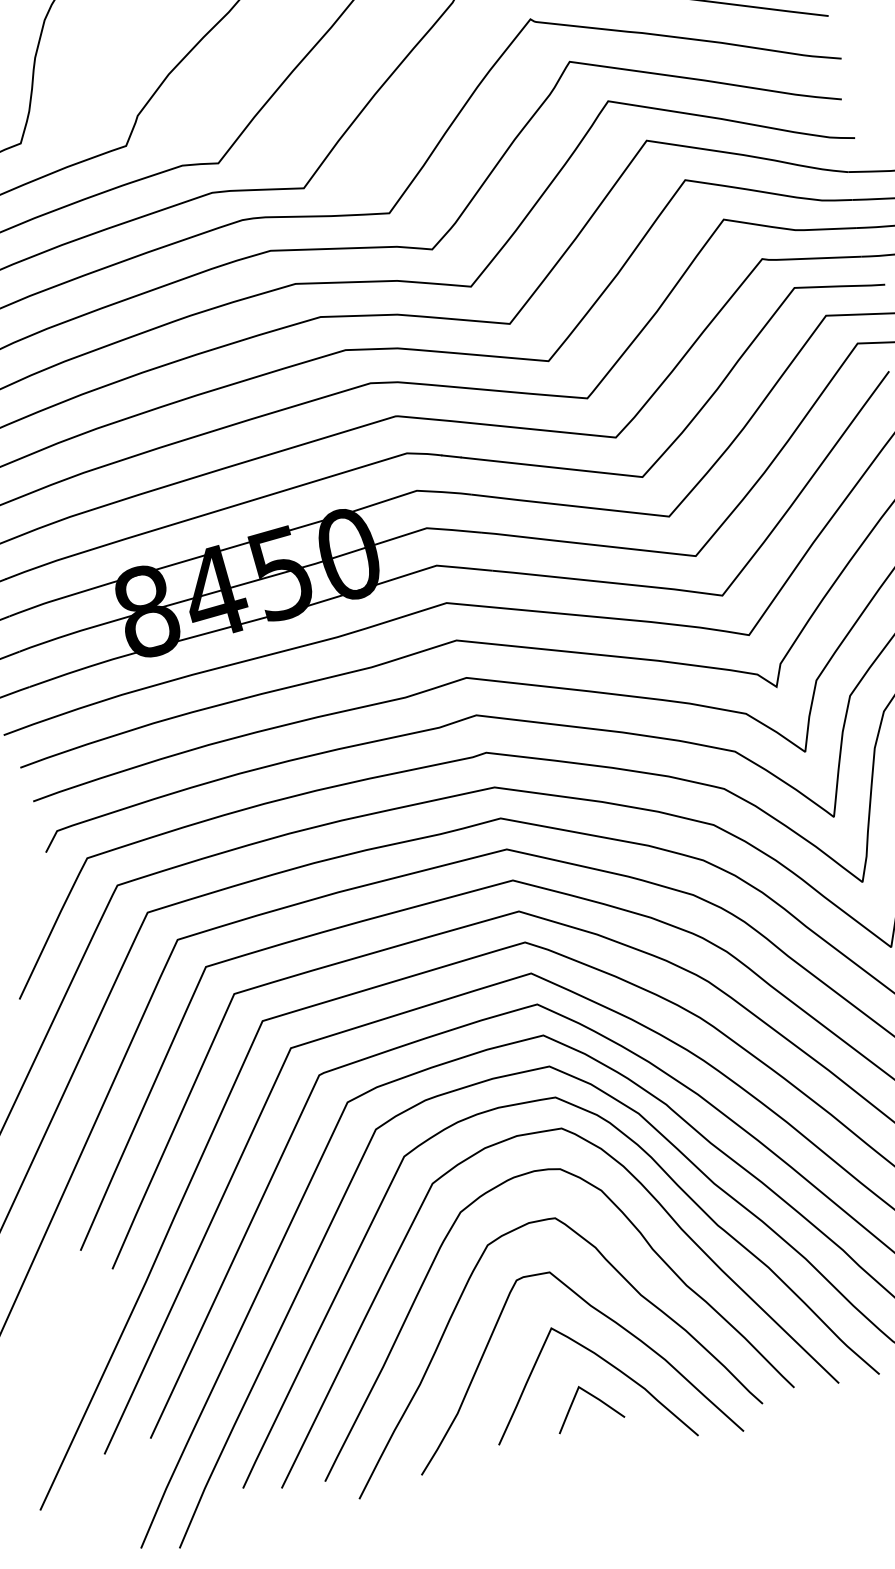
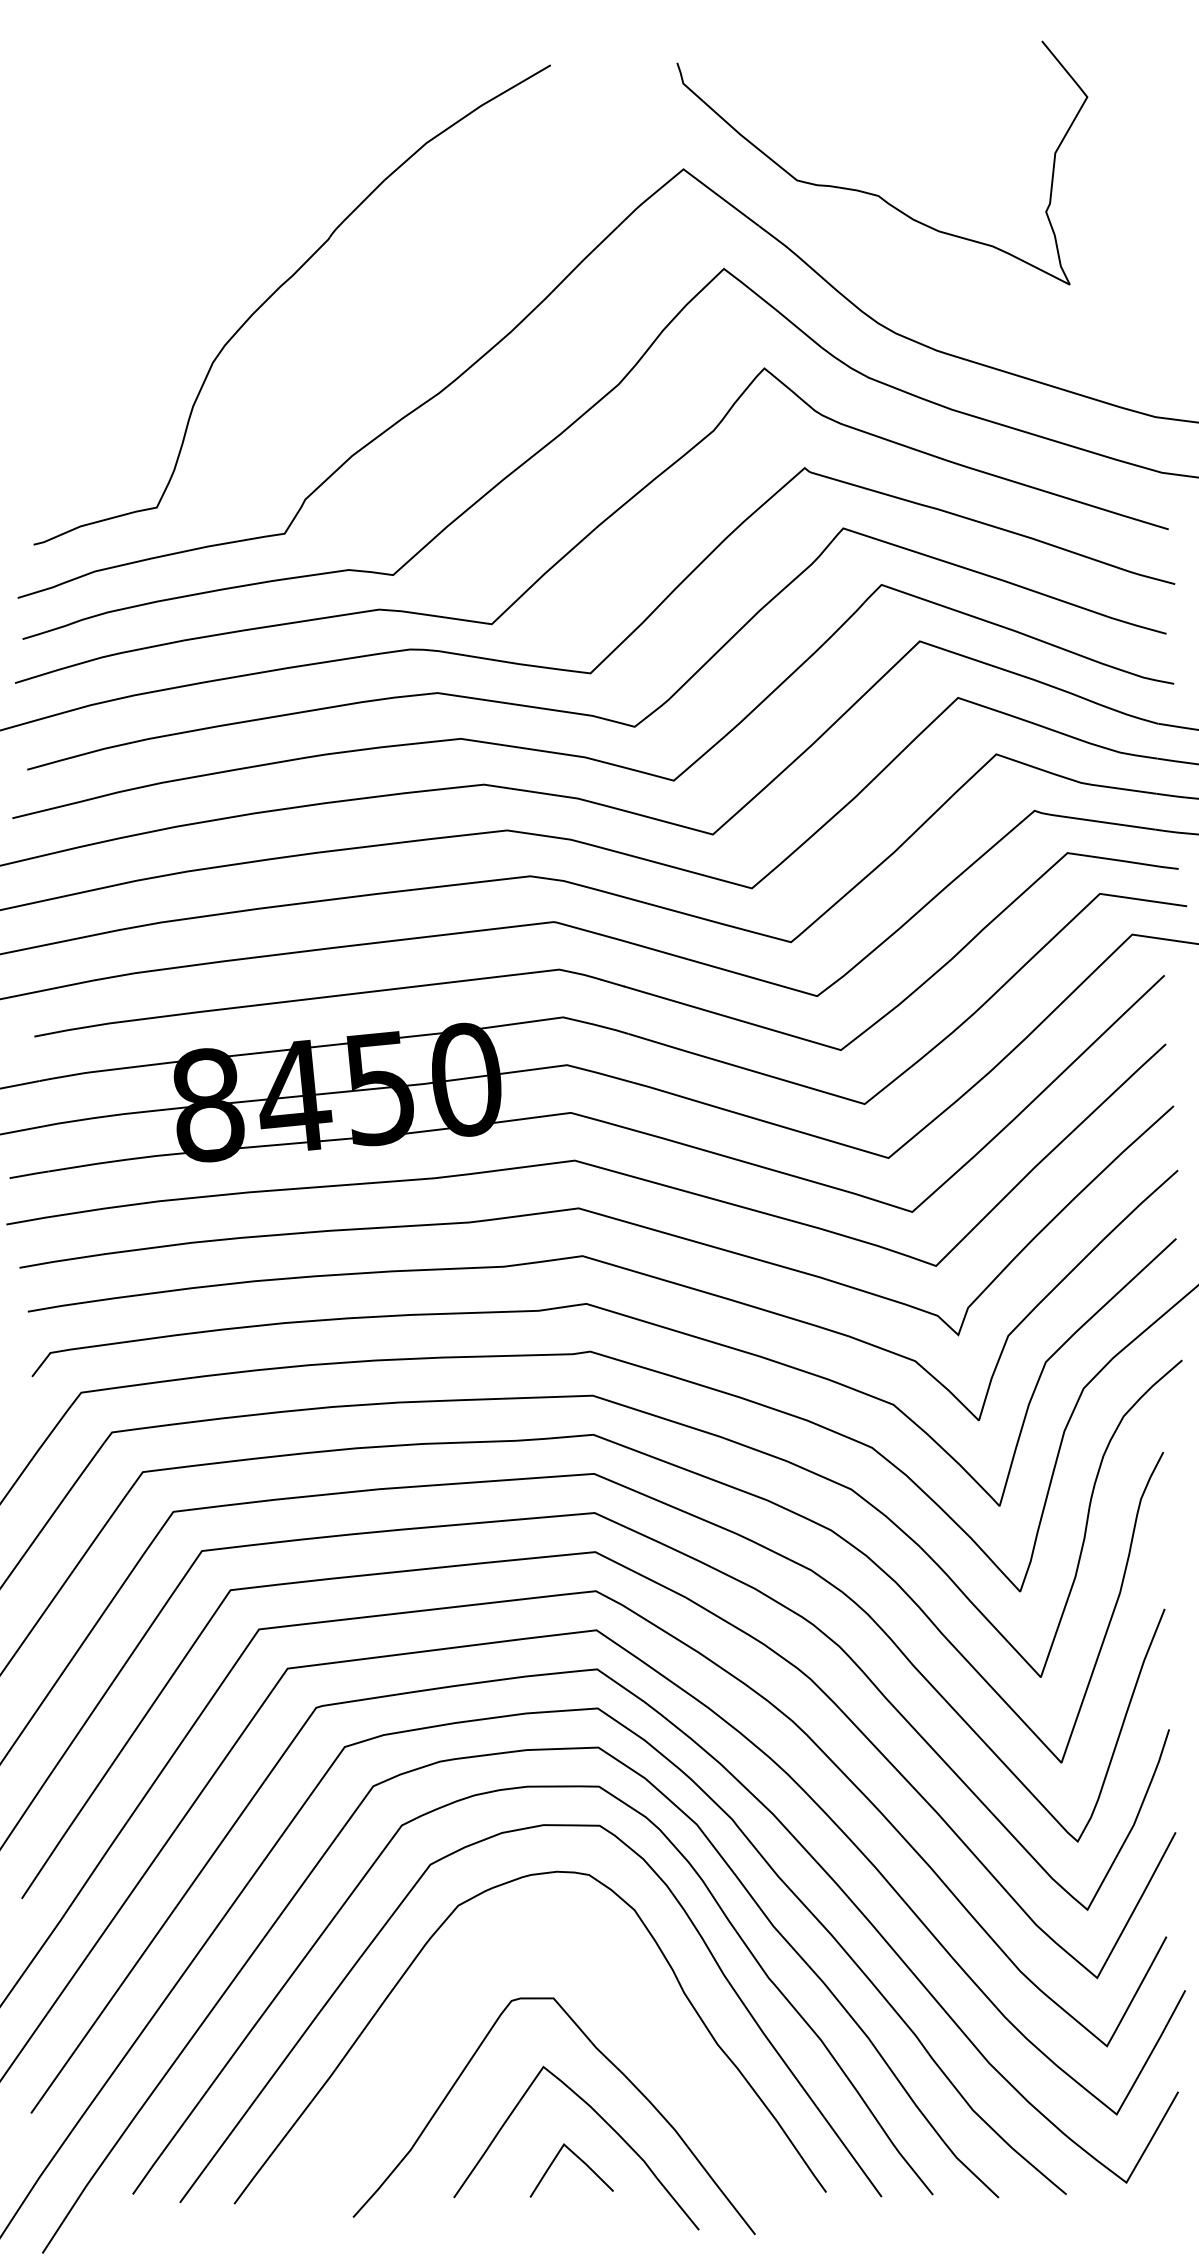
curve: (458, 1302) -> (436, 2015), removed

